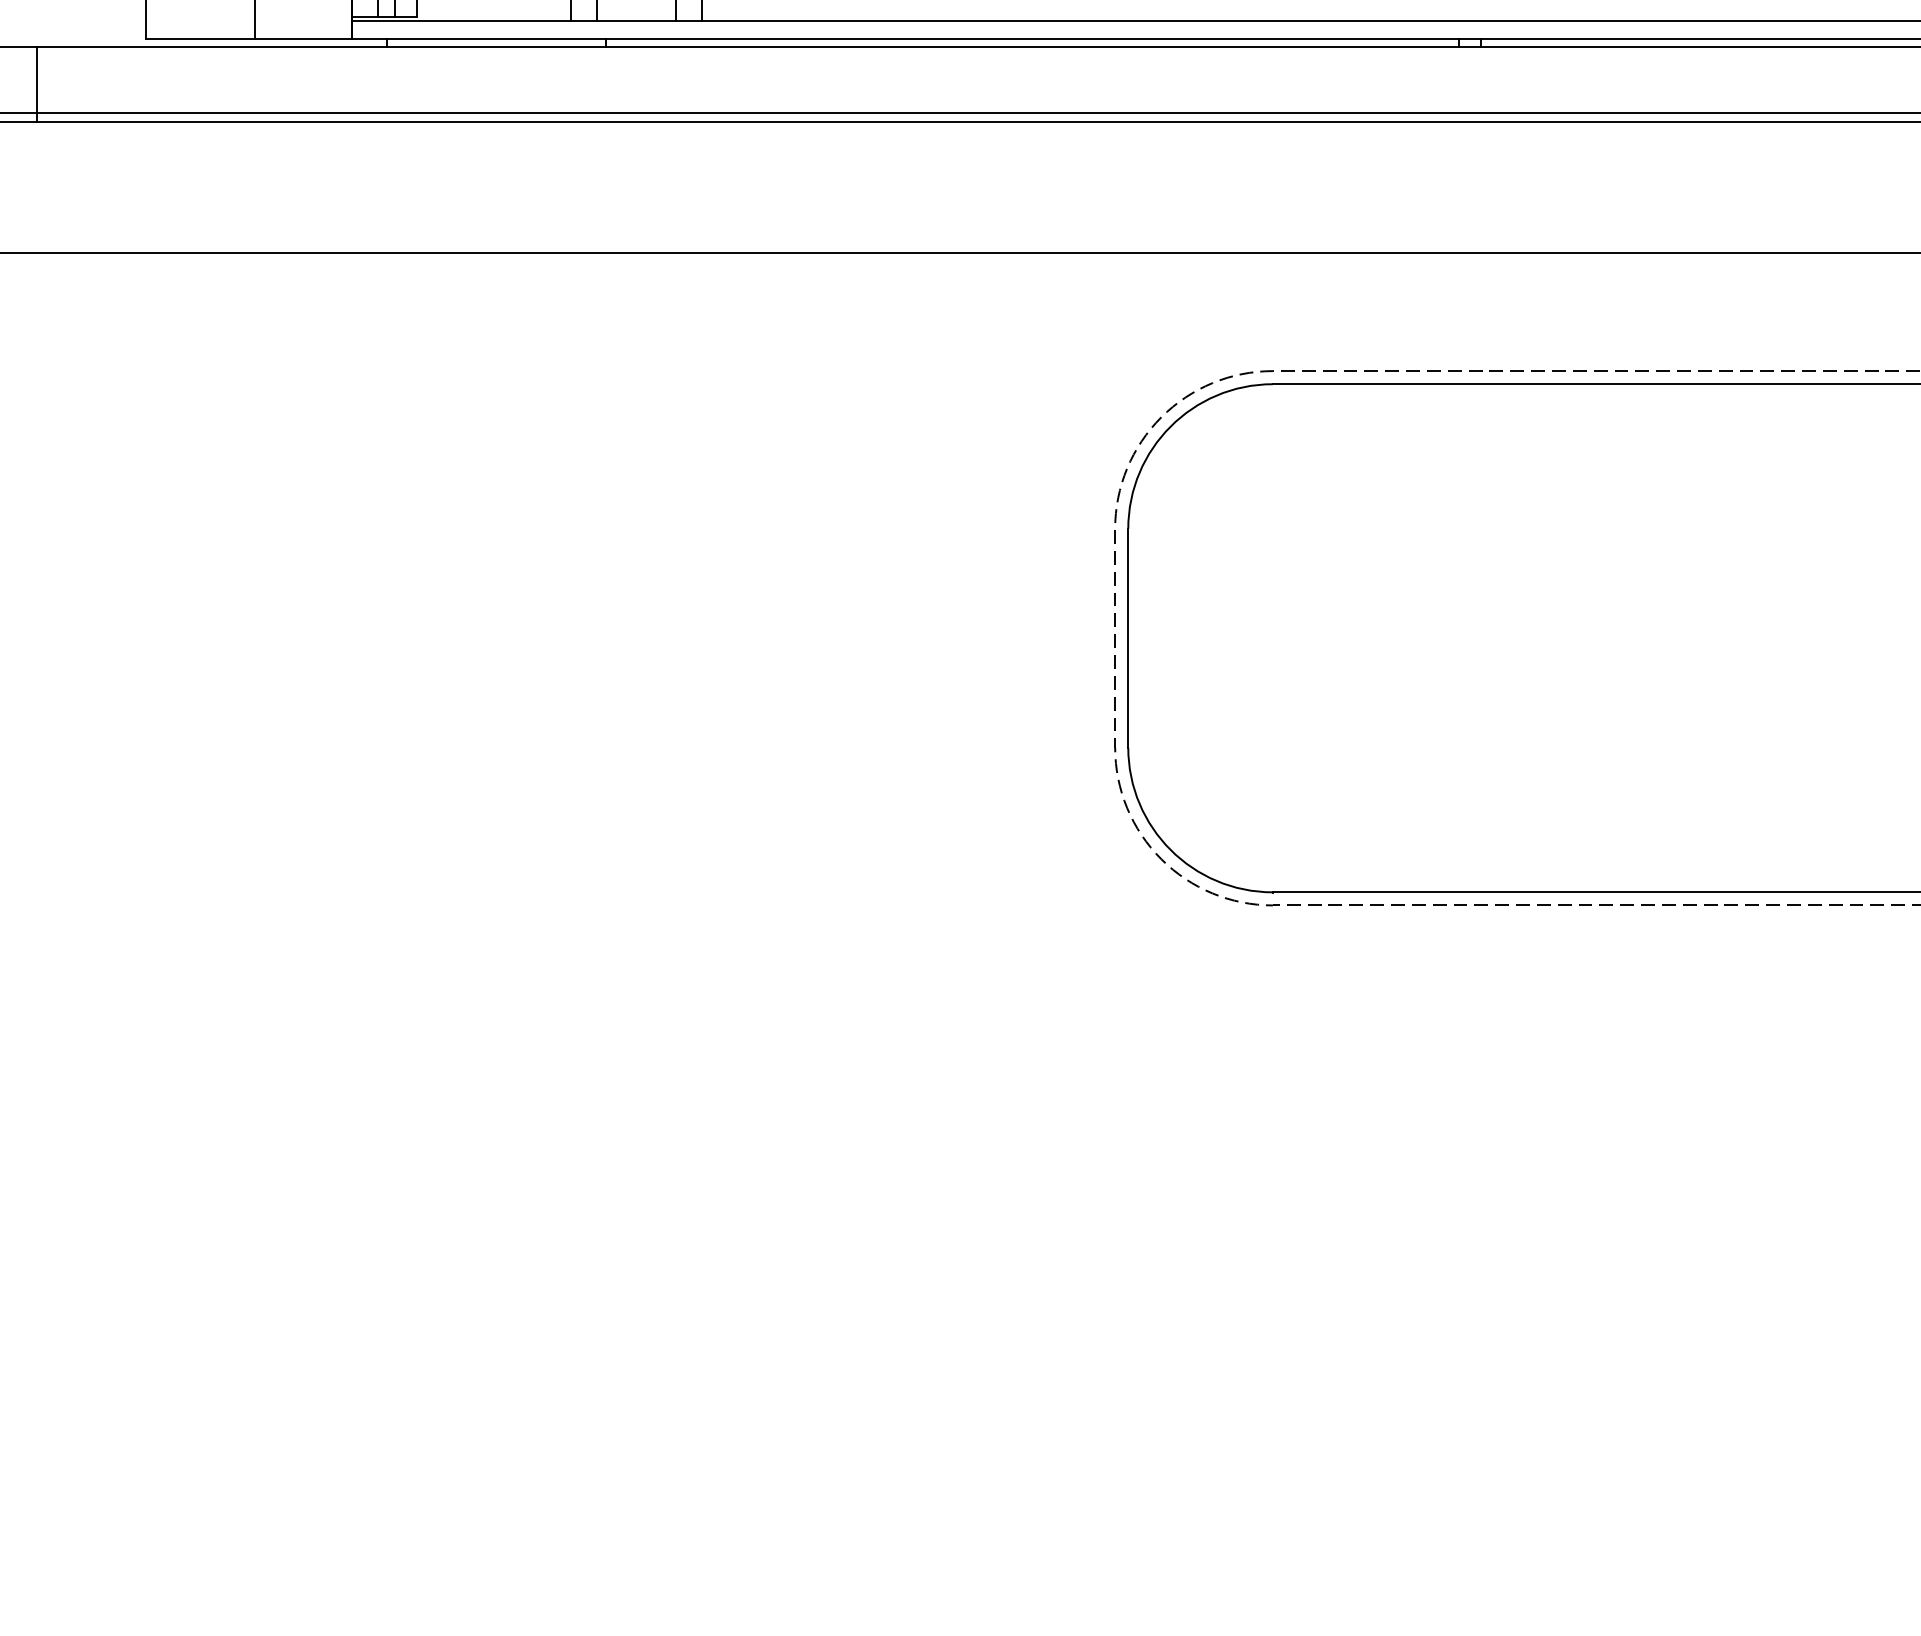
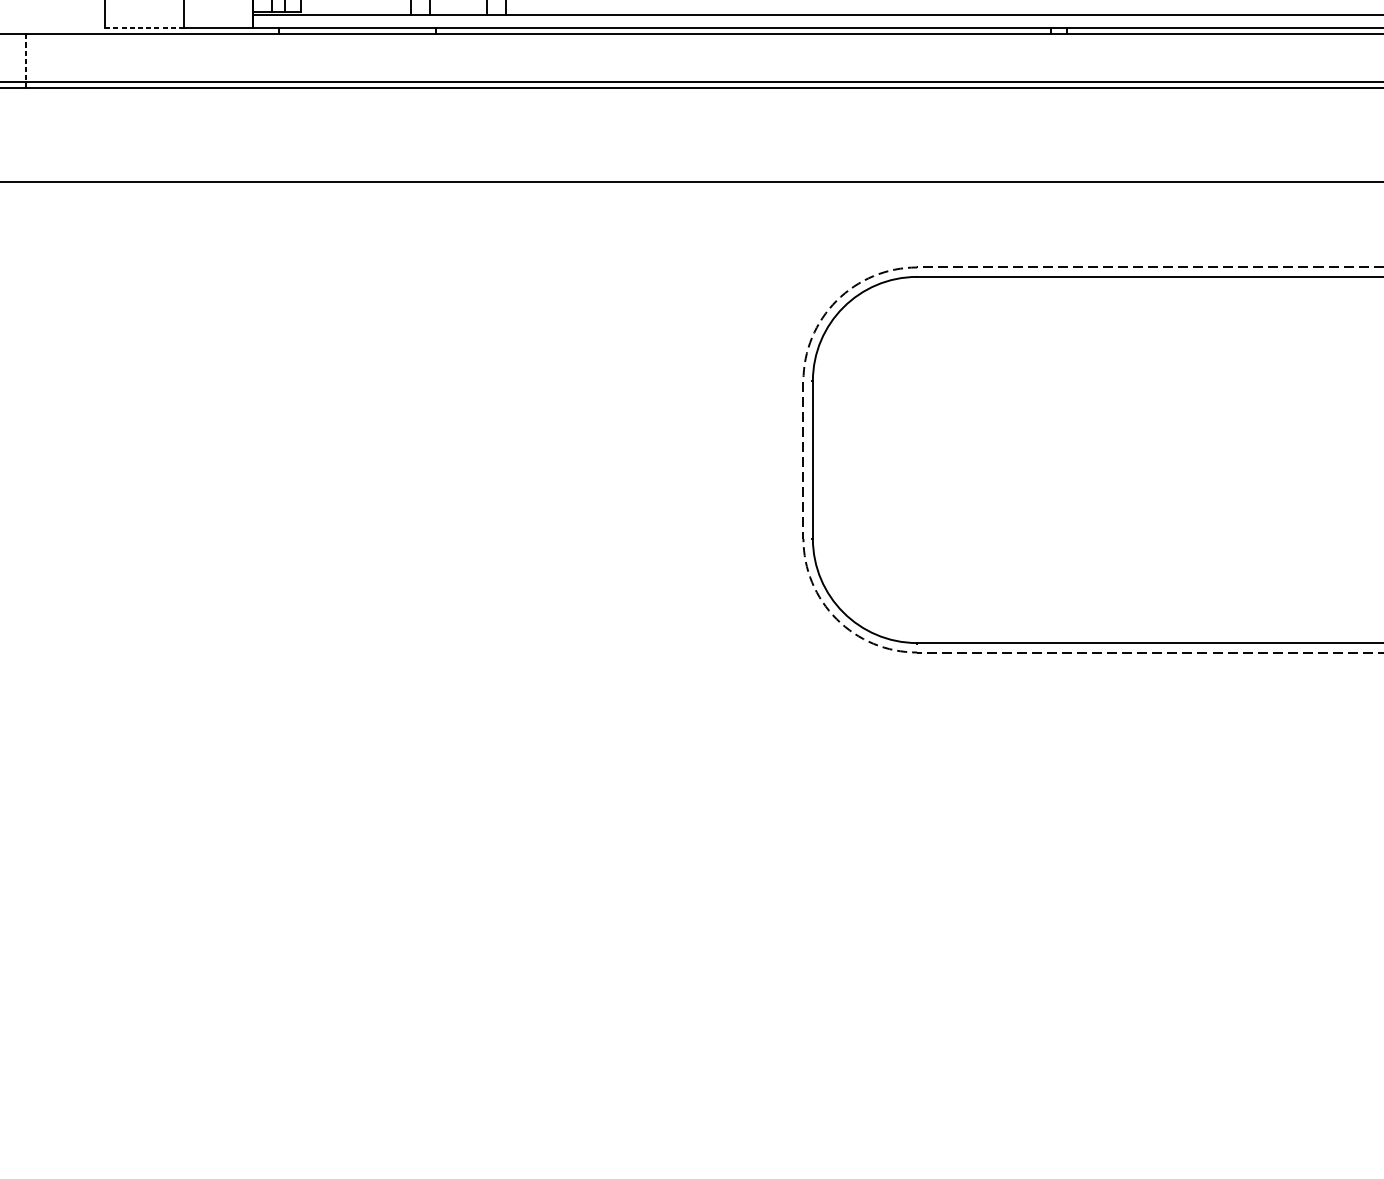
line: (200, 38) -> (144, 27), solid -> dashed
line: (36, 80) -> (26, 58), solid -> dashed

